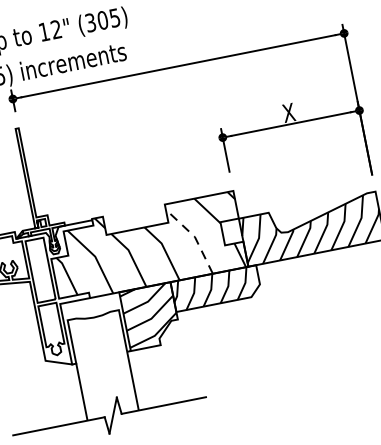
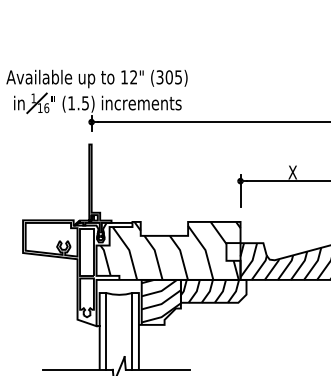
line: (194, 237) -> (205, 250), dashed -> solid
line: (120, 362) -> (132, 331), added
line: (86, 368) -> (106, 331), added

